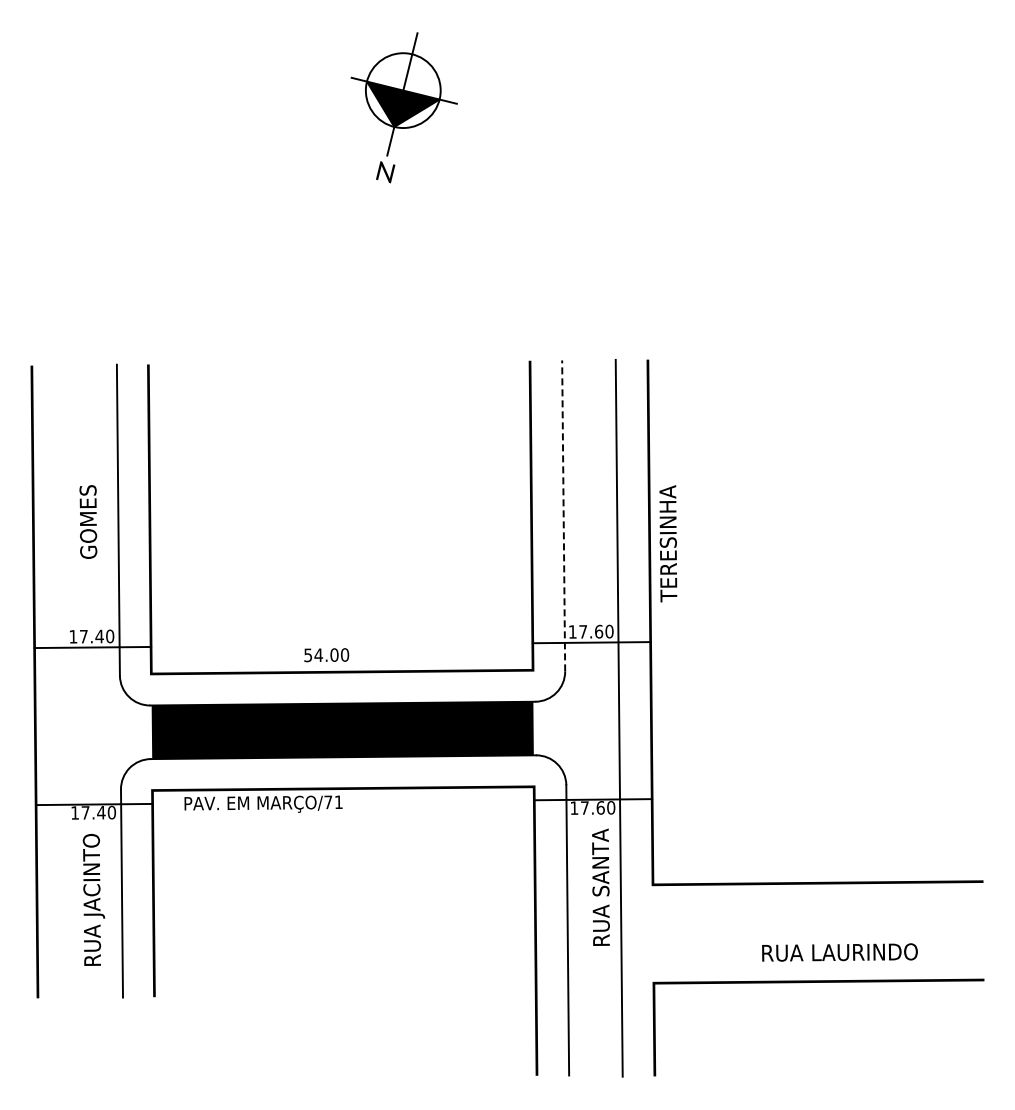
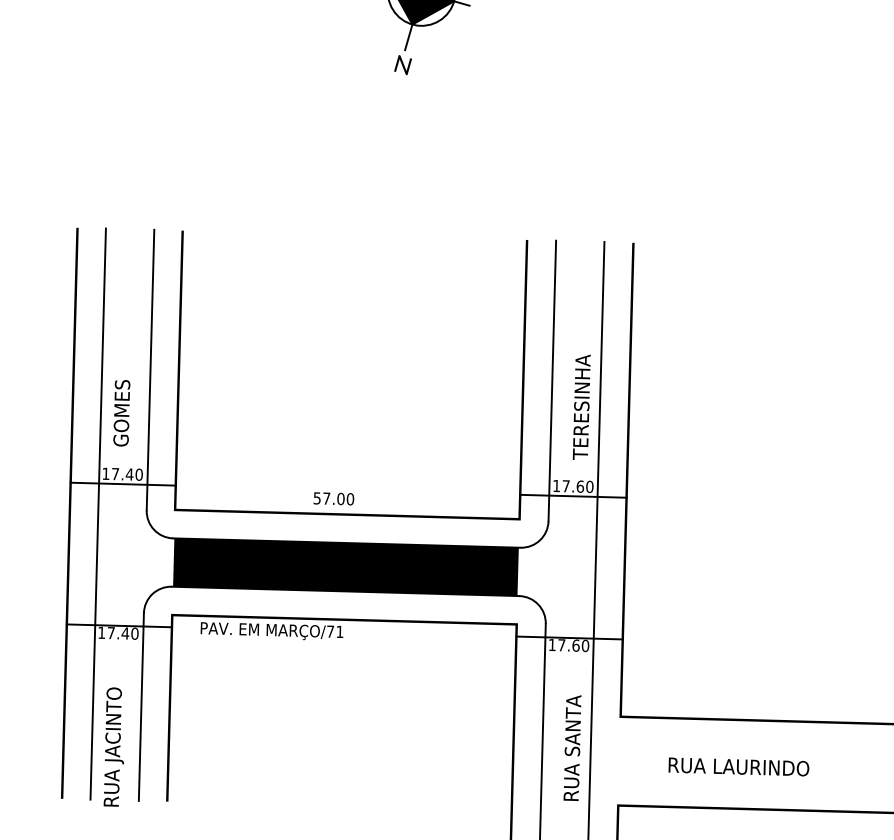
line: (563, 515) -> (552, 380), dashed -> solid
text: (88, 521) -> (121, 412), moved
text: (668, 543) -> (581, 407), moved
text: (318, 654) -> (326, 497), 54.00 -> 57.00
line: (66, 681) -> (98, 513), added
text: (600, 886) -> (572, 747), moved
text: (93, 899) -> (114, 746), moved
text: (839, 952) -> (738, 766), moved

